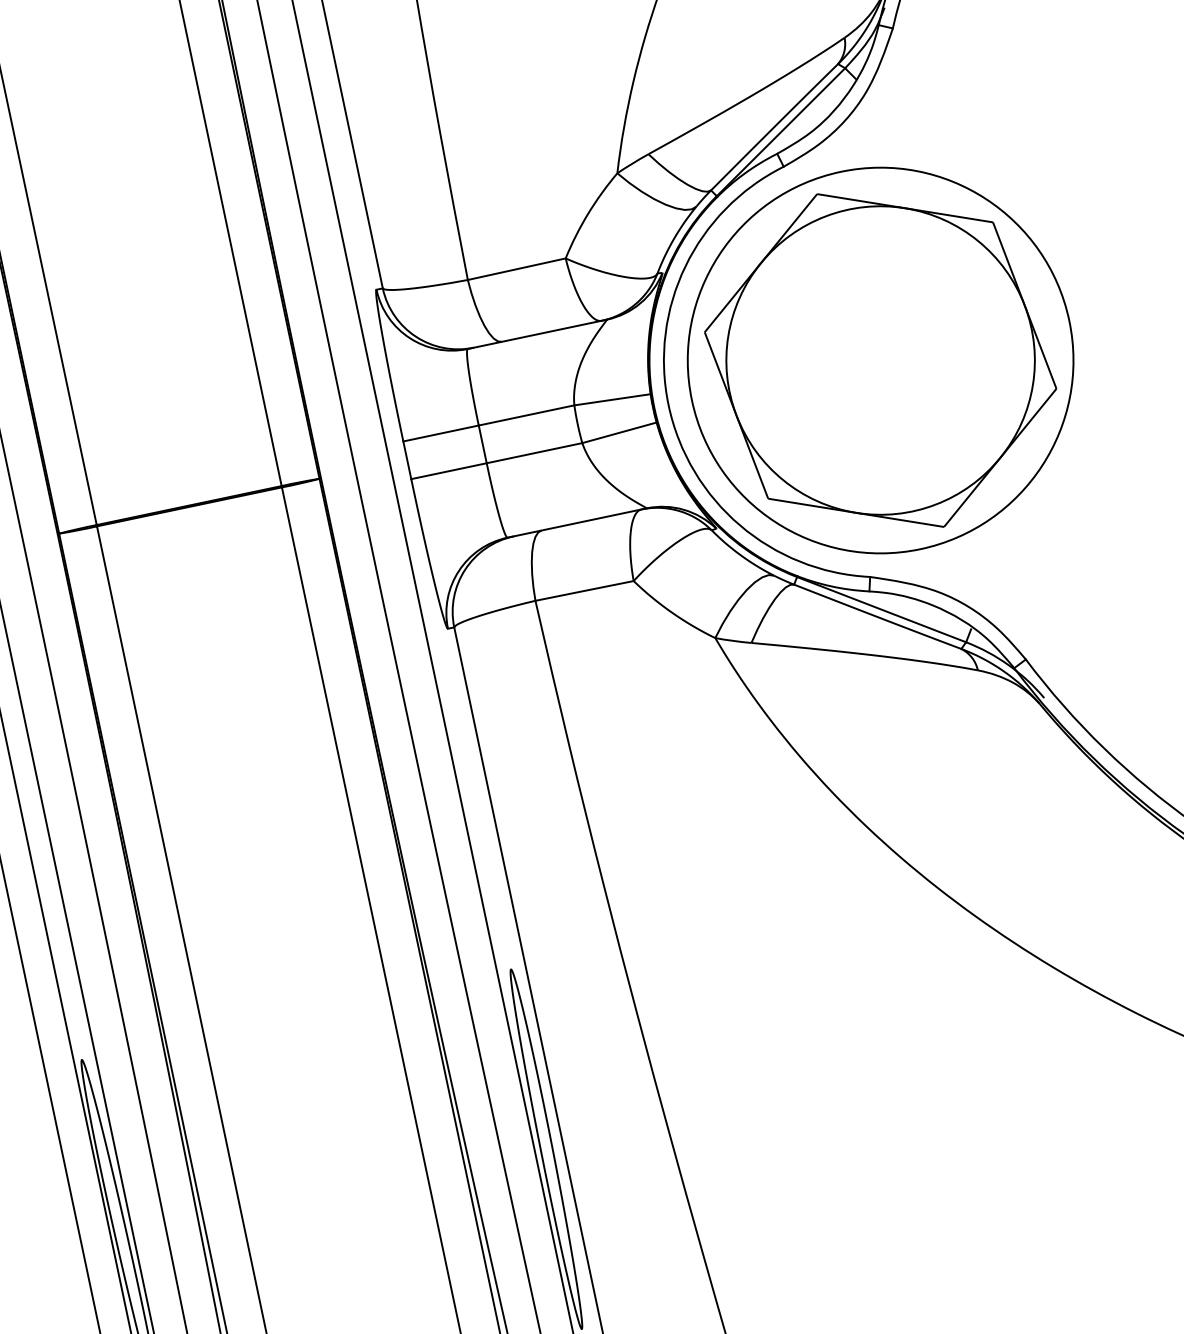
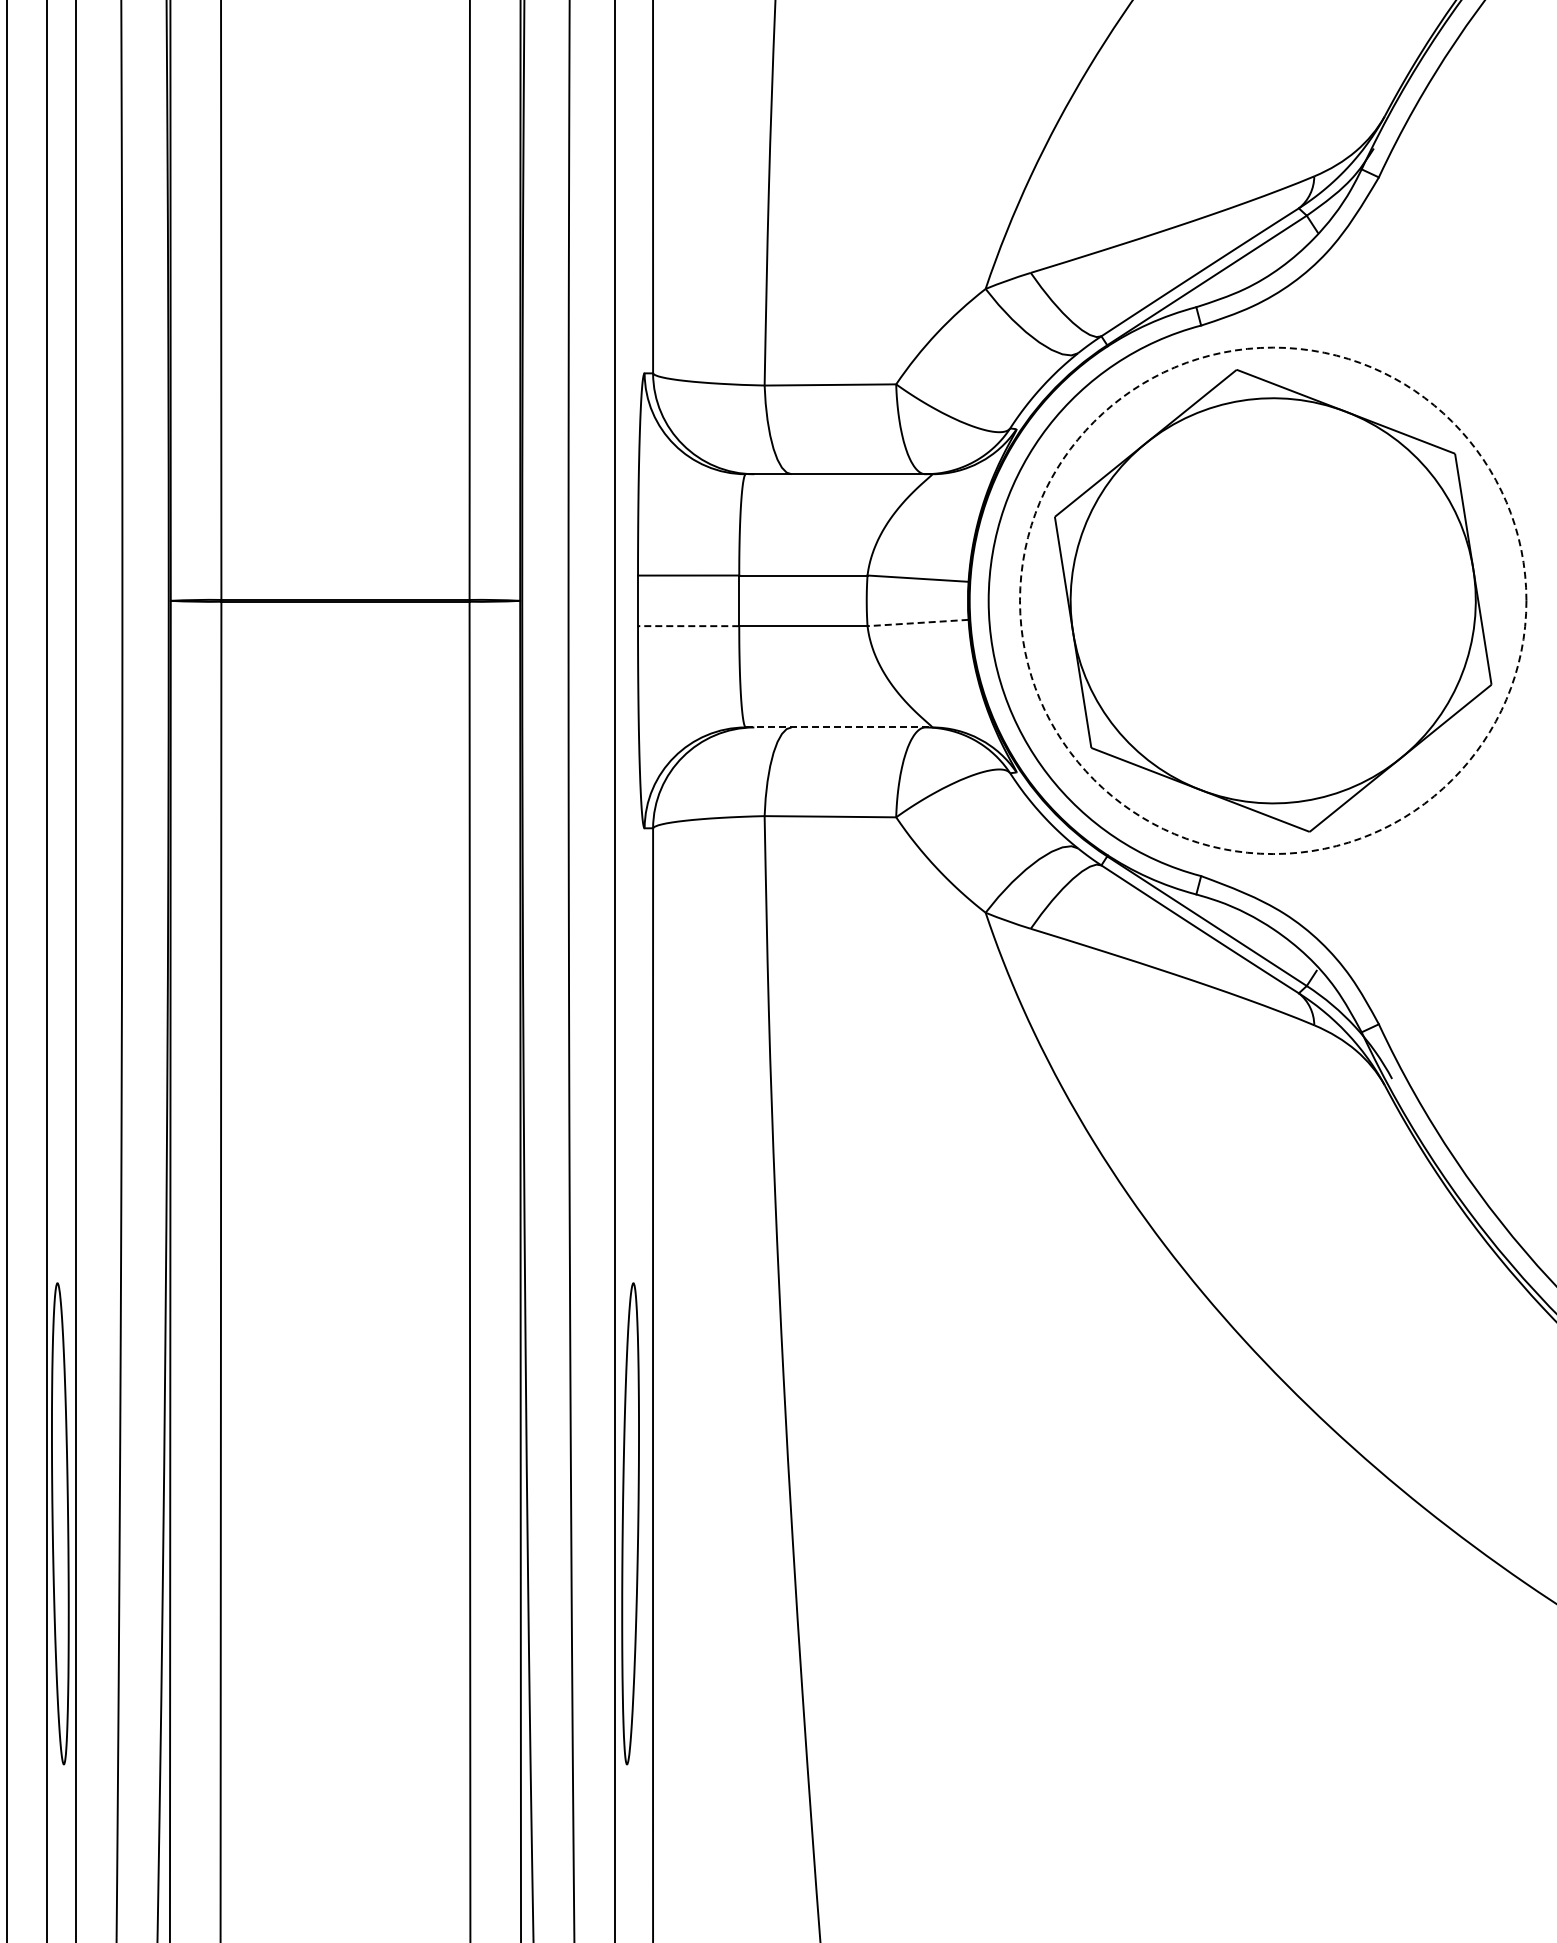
circle: (880, 360) -> (1273, 600), solid -> dashed
line: (619, 433) -> (918, 623), solid -> dashed
line: (448, 471) -> (688, 626), solid -> dashed
line: (577, 523) -> (839, 727), solid -> dashed

